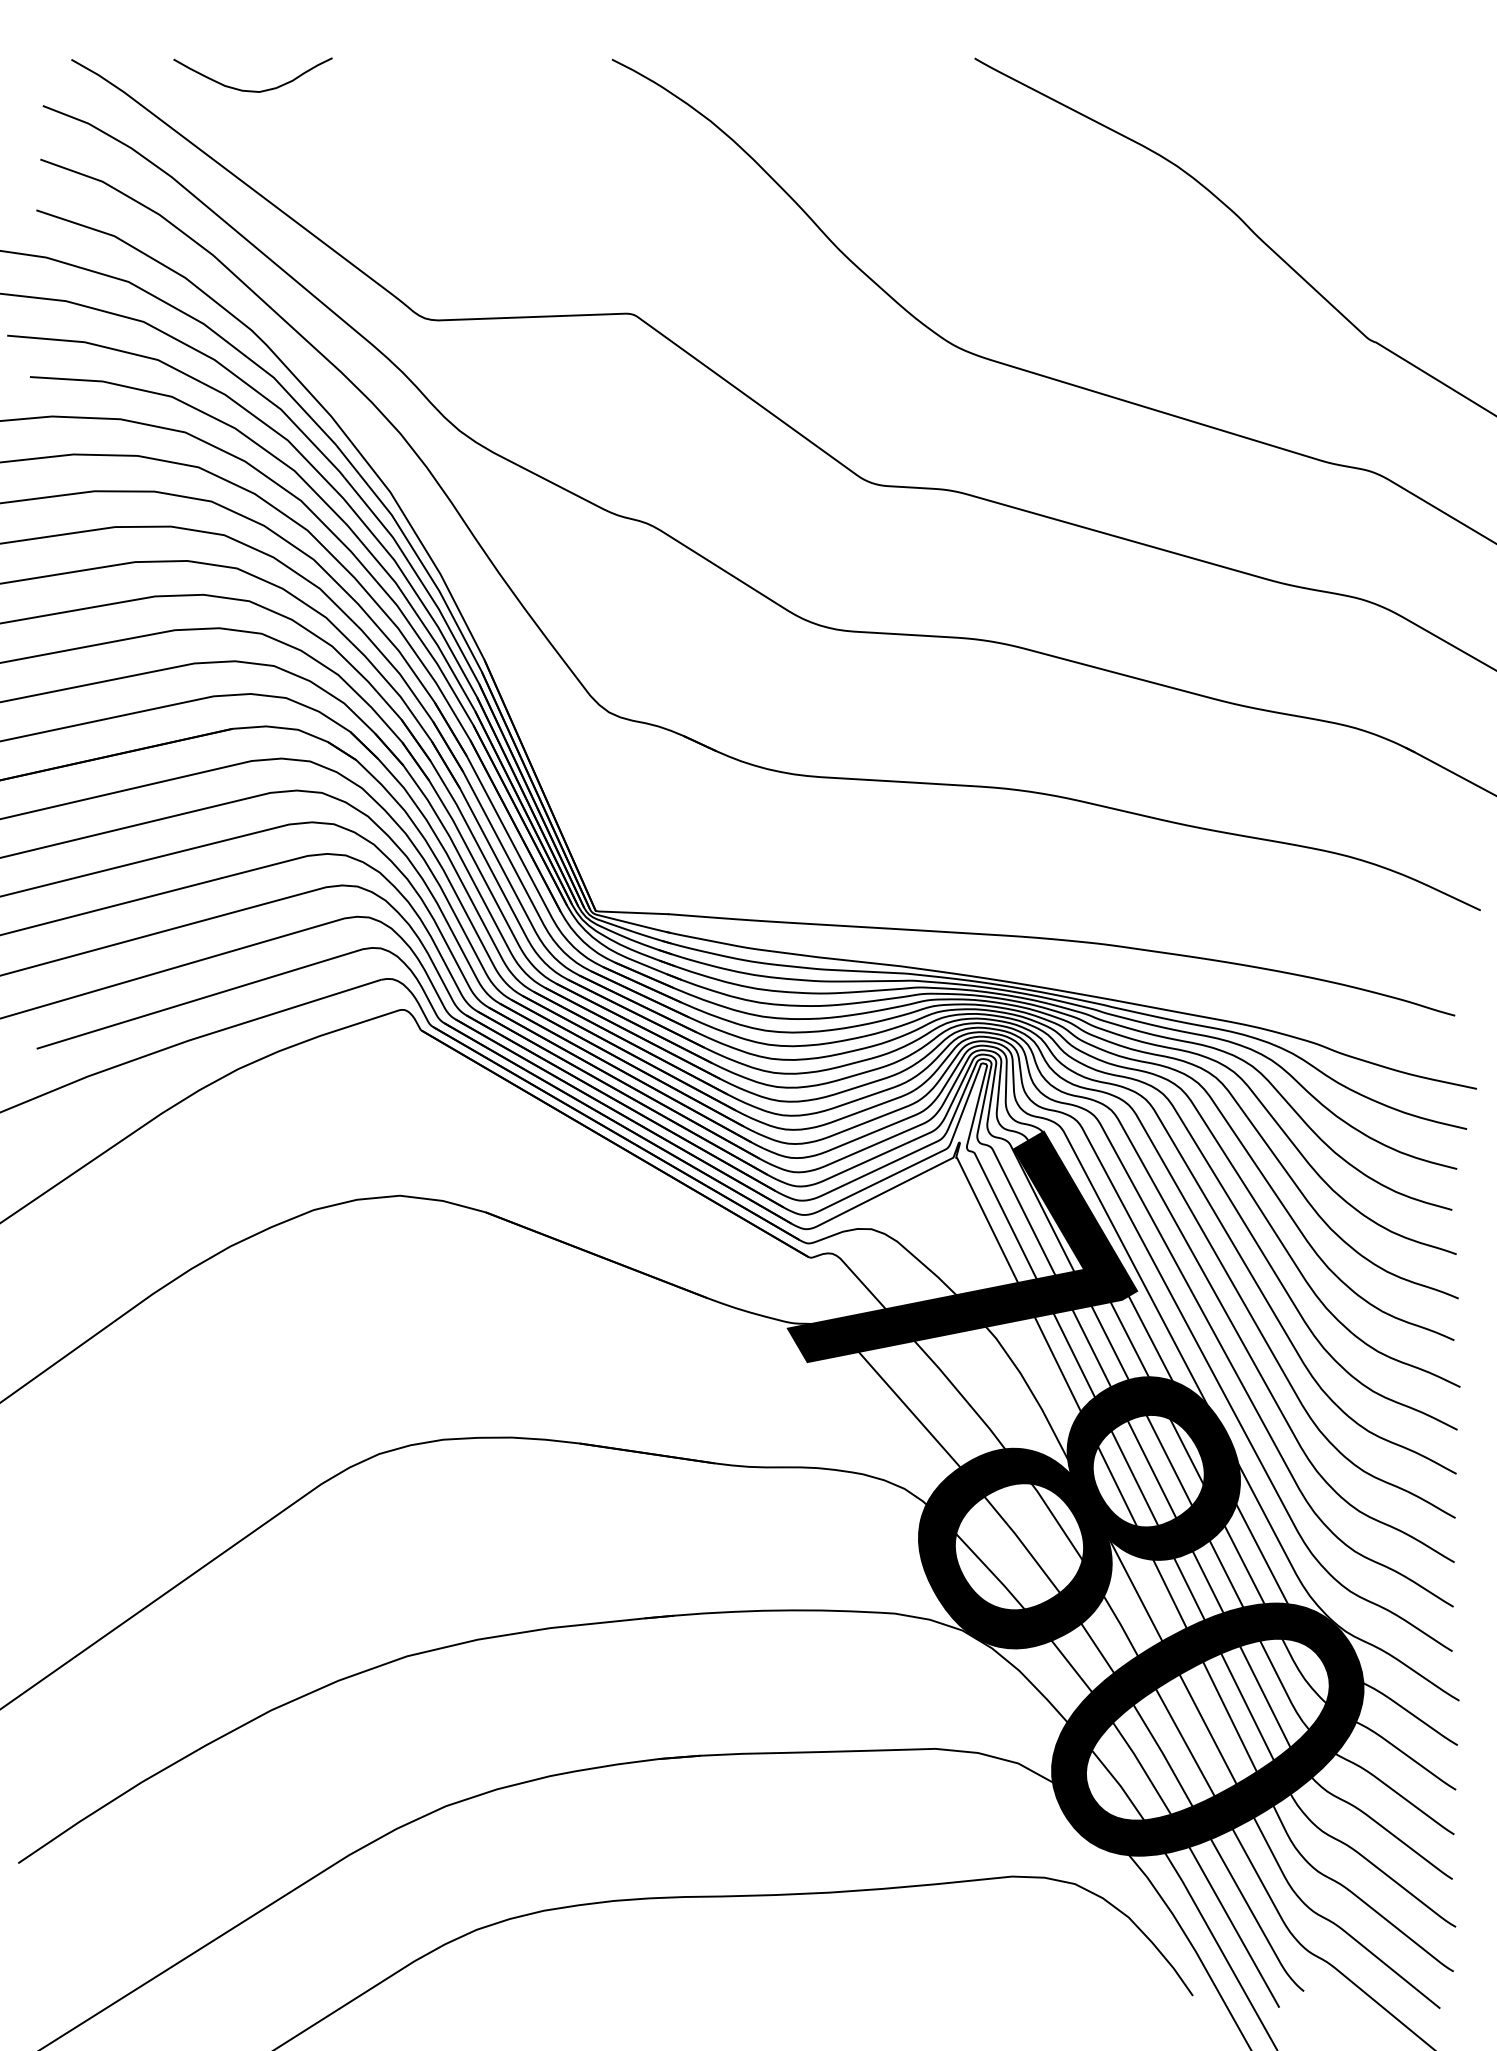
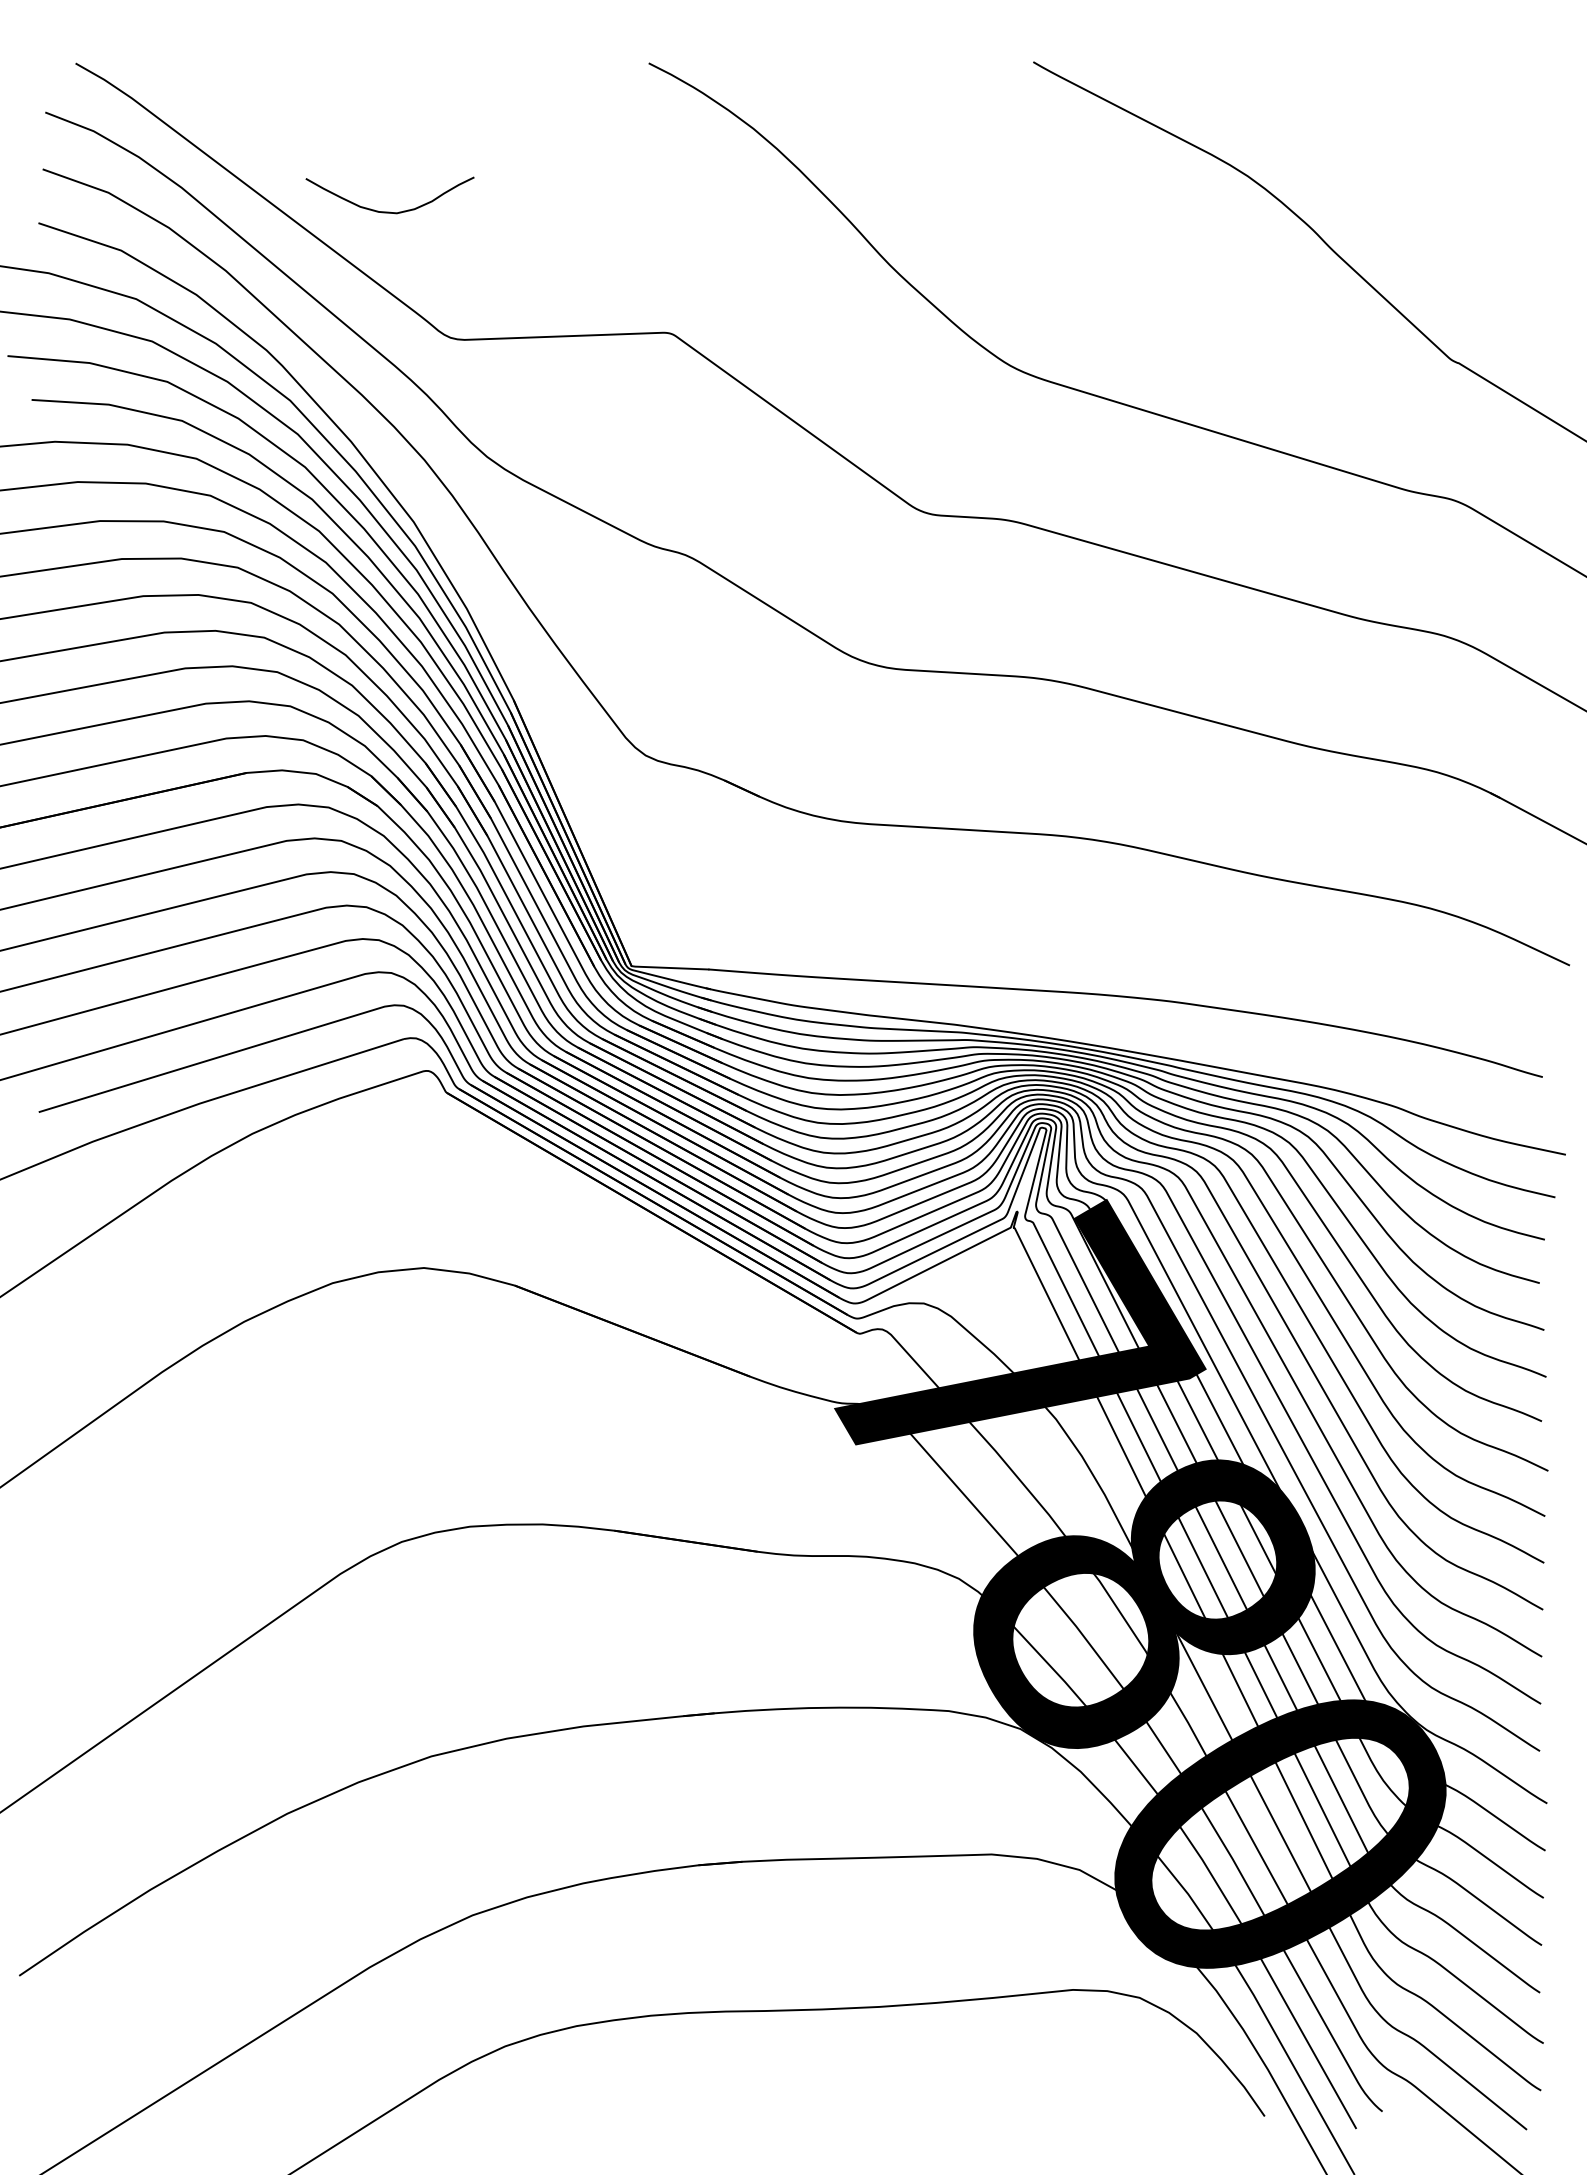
curve: (252, 90) -> (389, 211), moved

